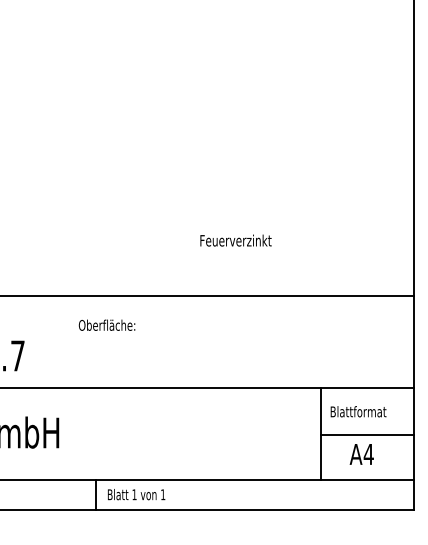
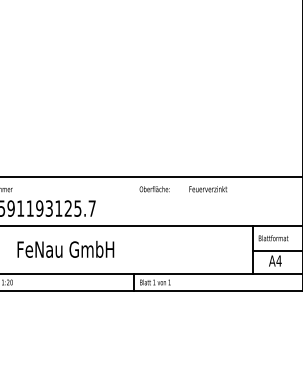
text: (236, 241) -> (208, 189), moved
text: (106, 325) -> (154, 189), moved

